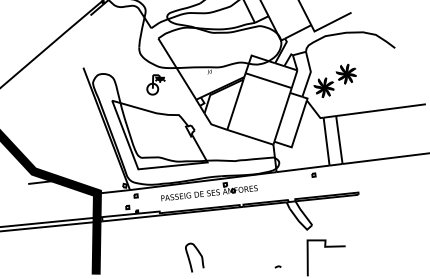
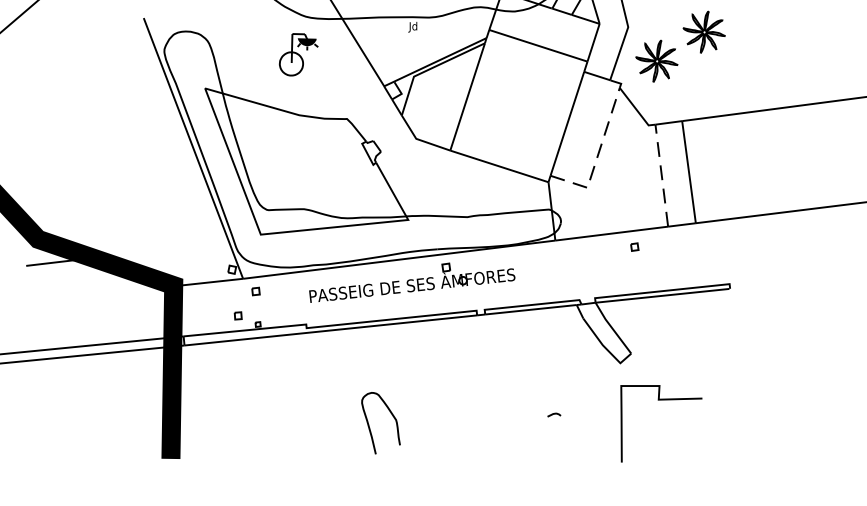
line: (296, 133) -> (597, 158), solid -> dashed
line: (326, 141) -> (661, 175), solid -> dashed
curve: (277, 266) -> (552, 413), moved

